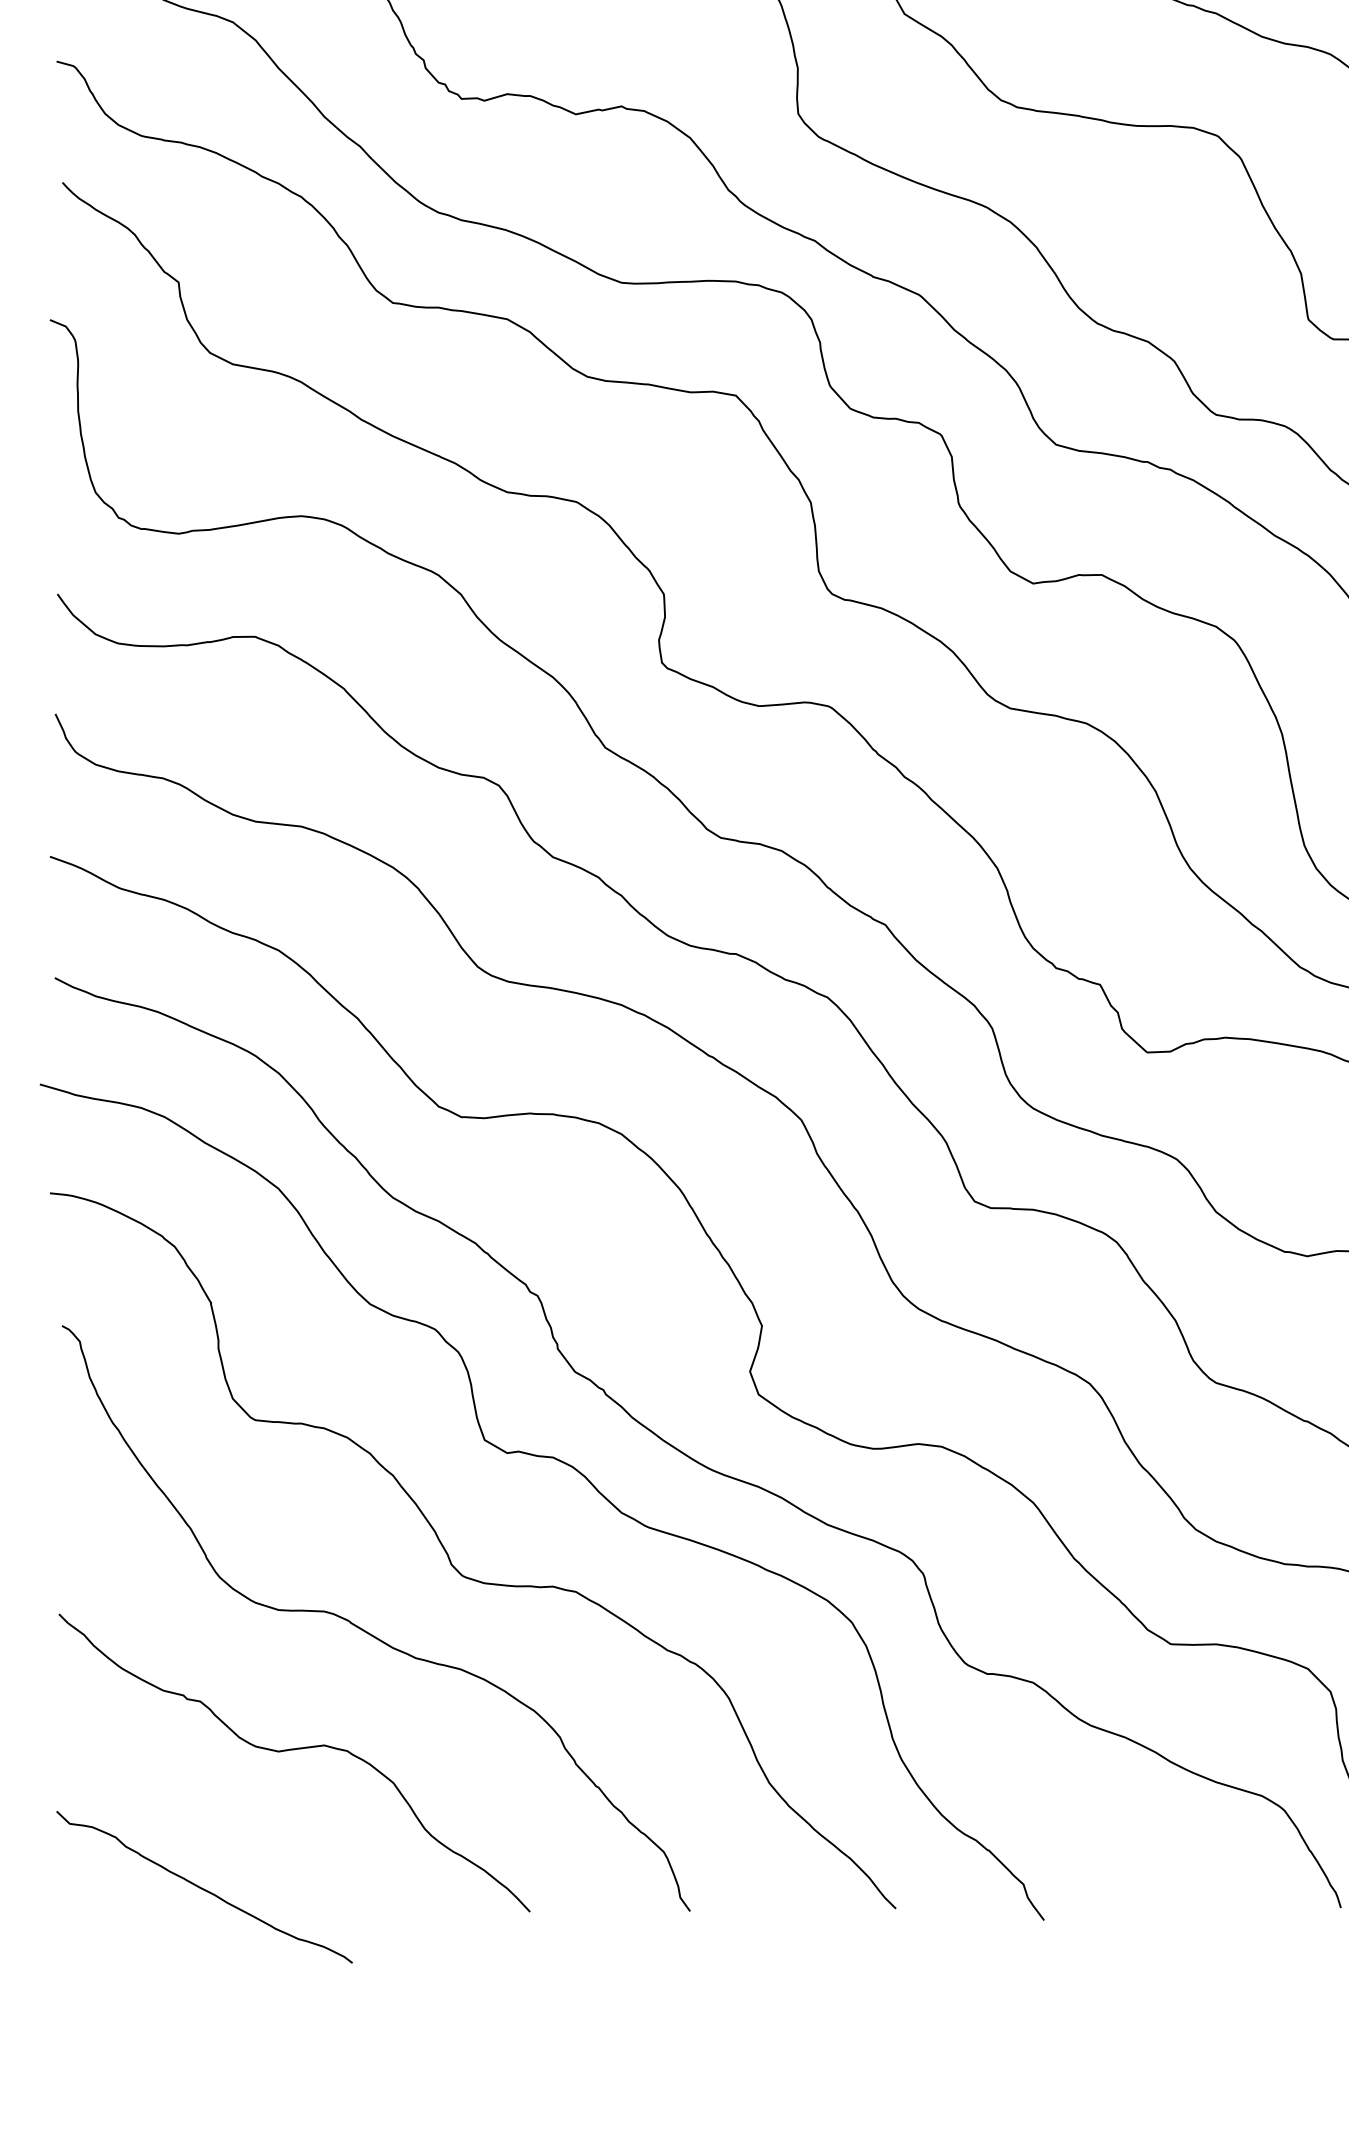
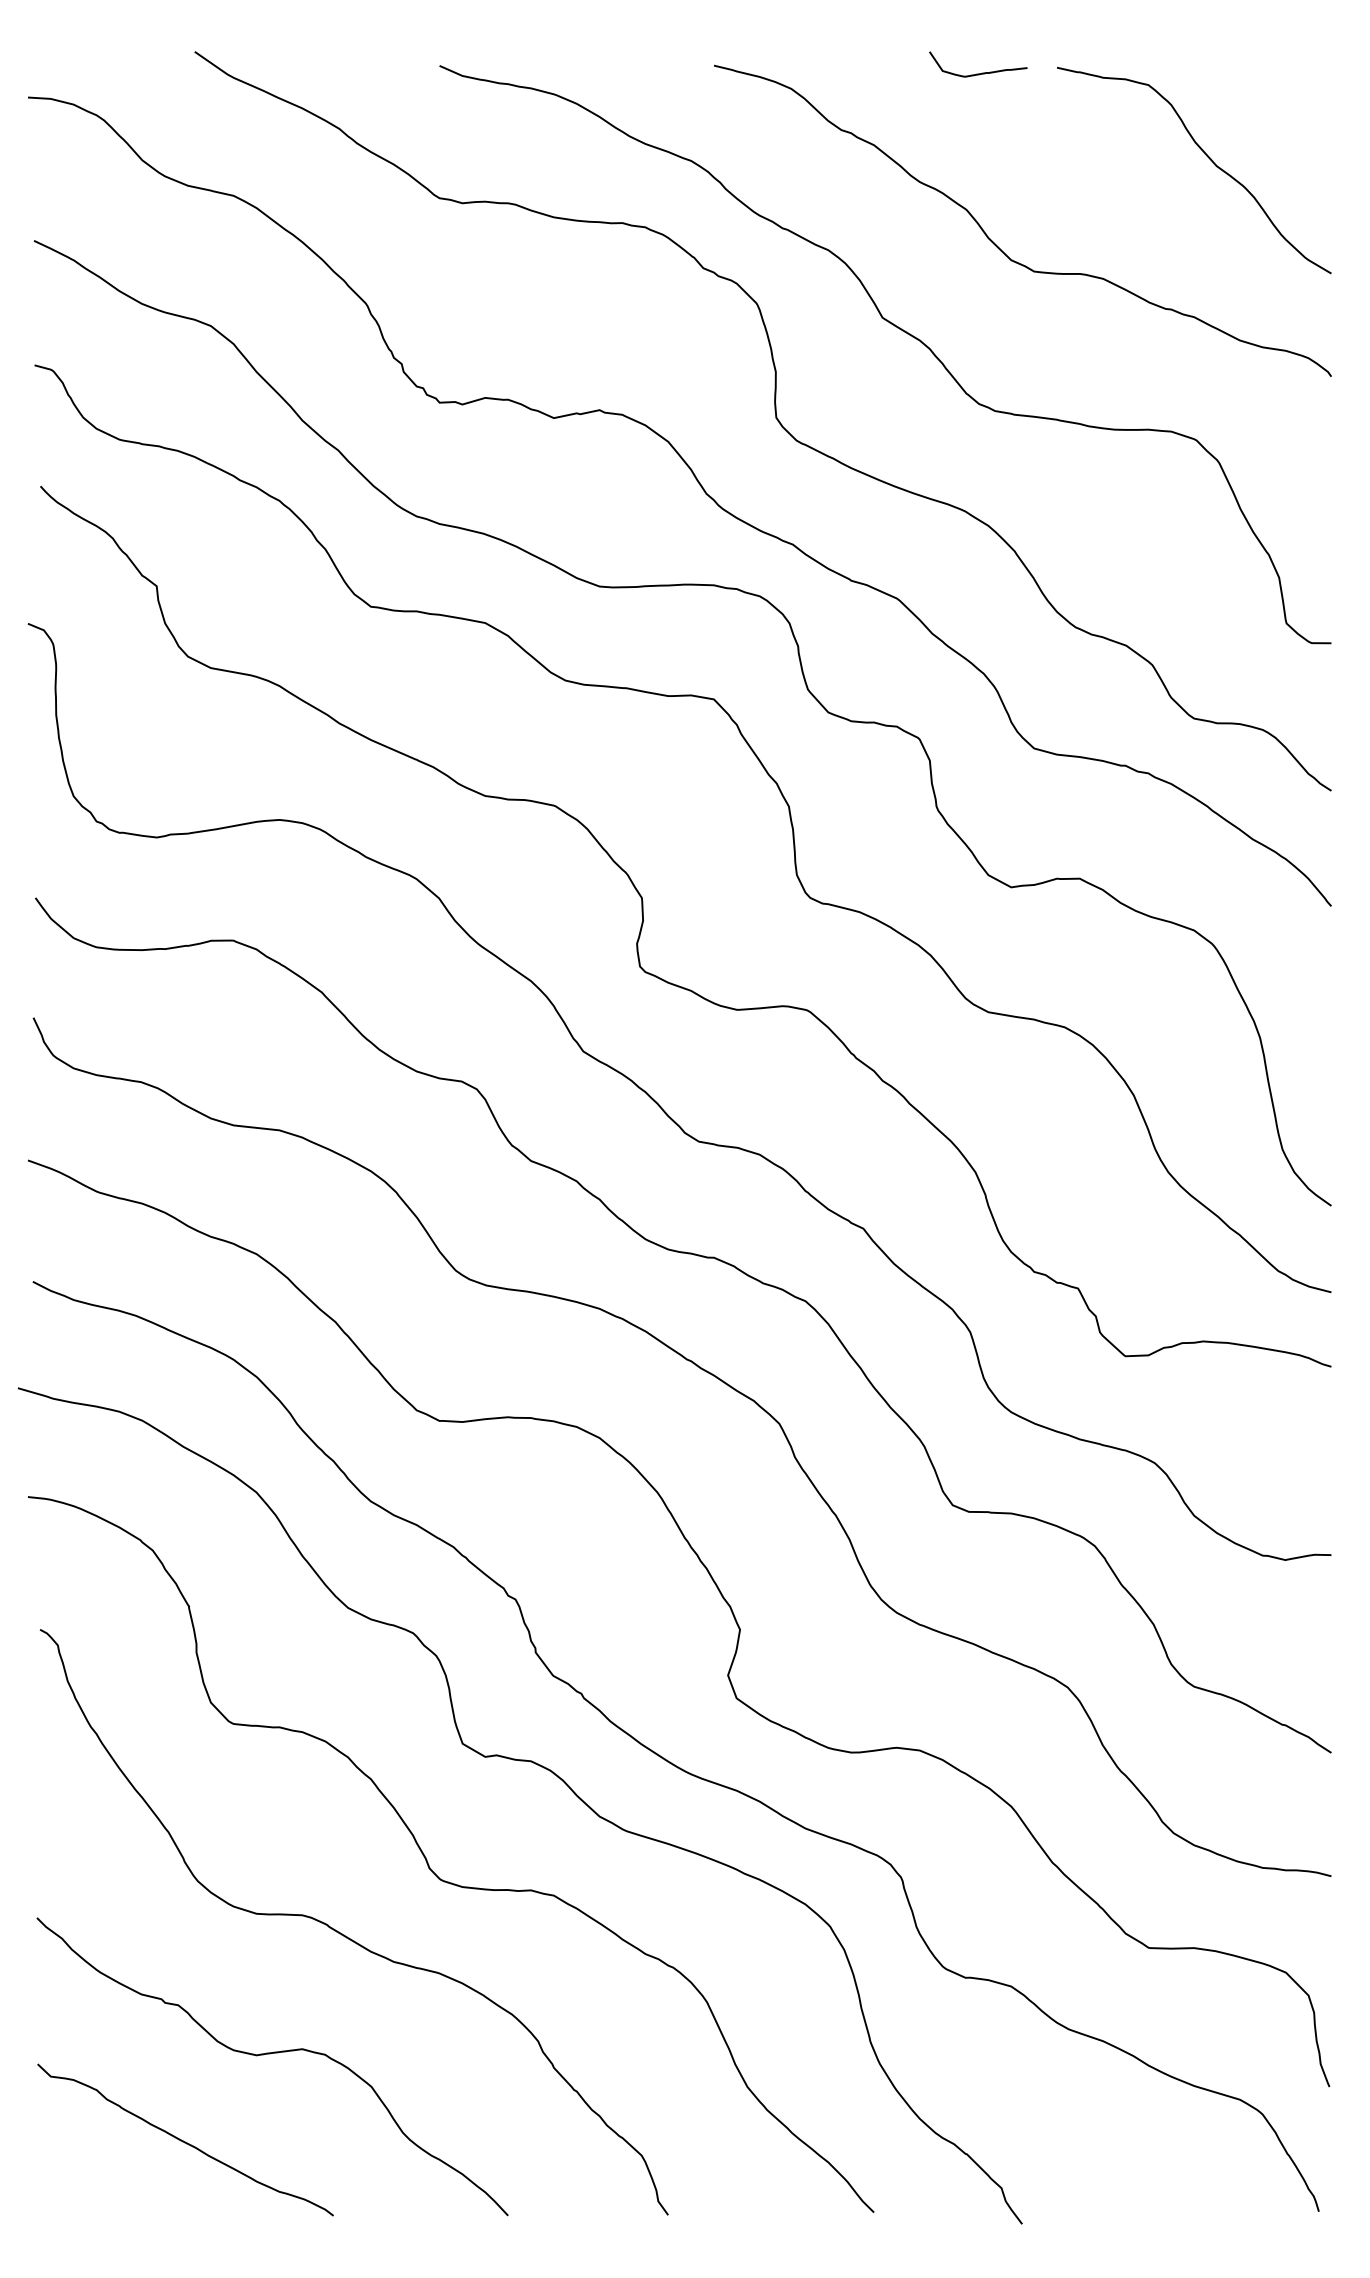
curve: (204, 1888) -> (185, 2141), moved

